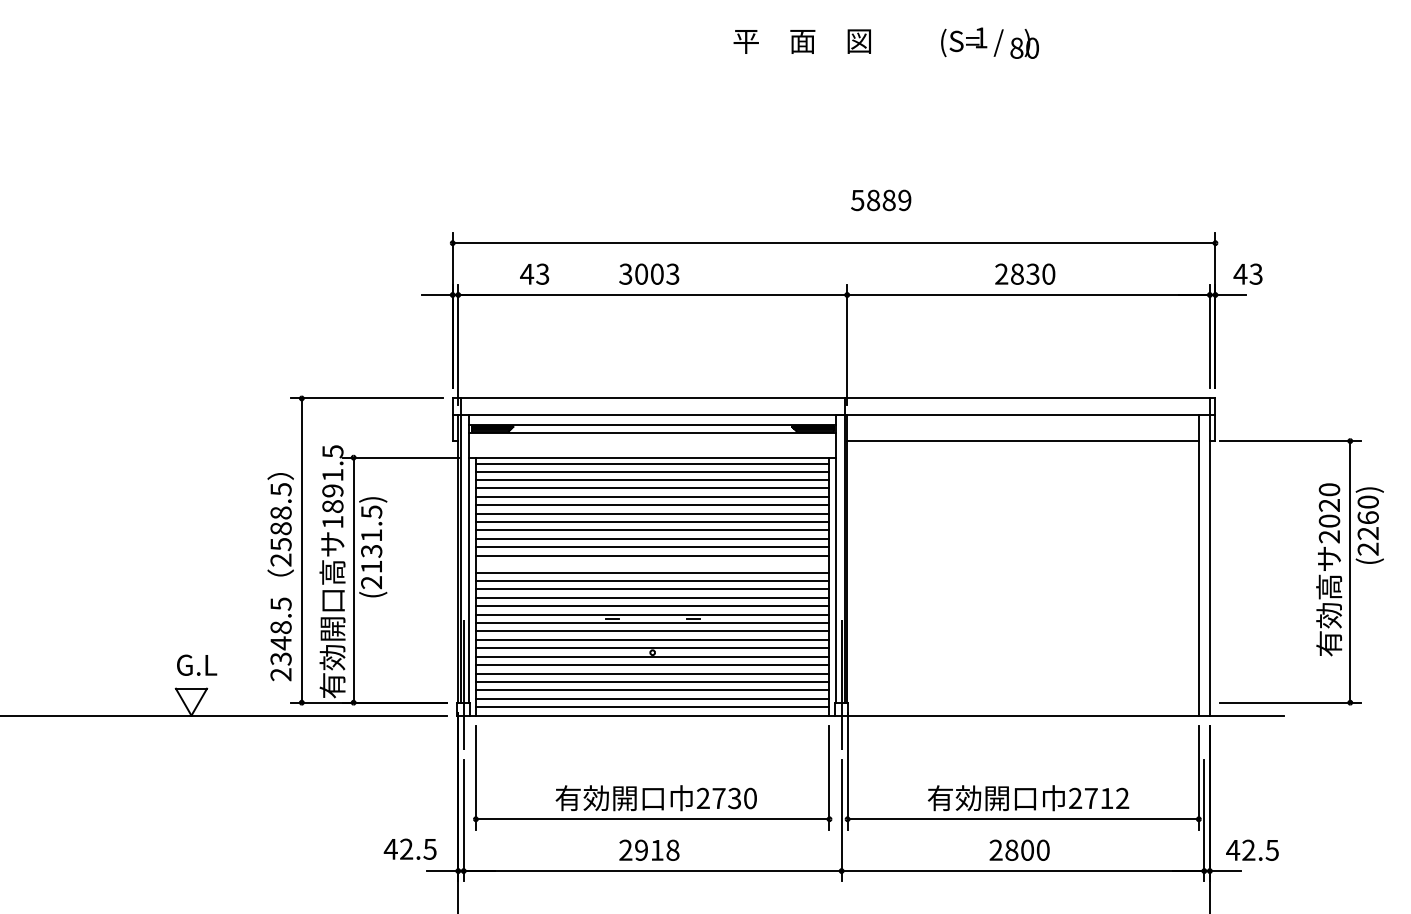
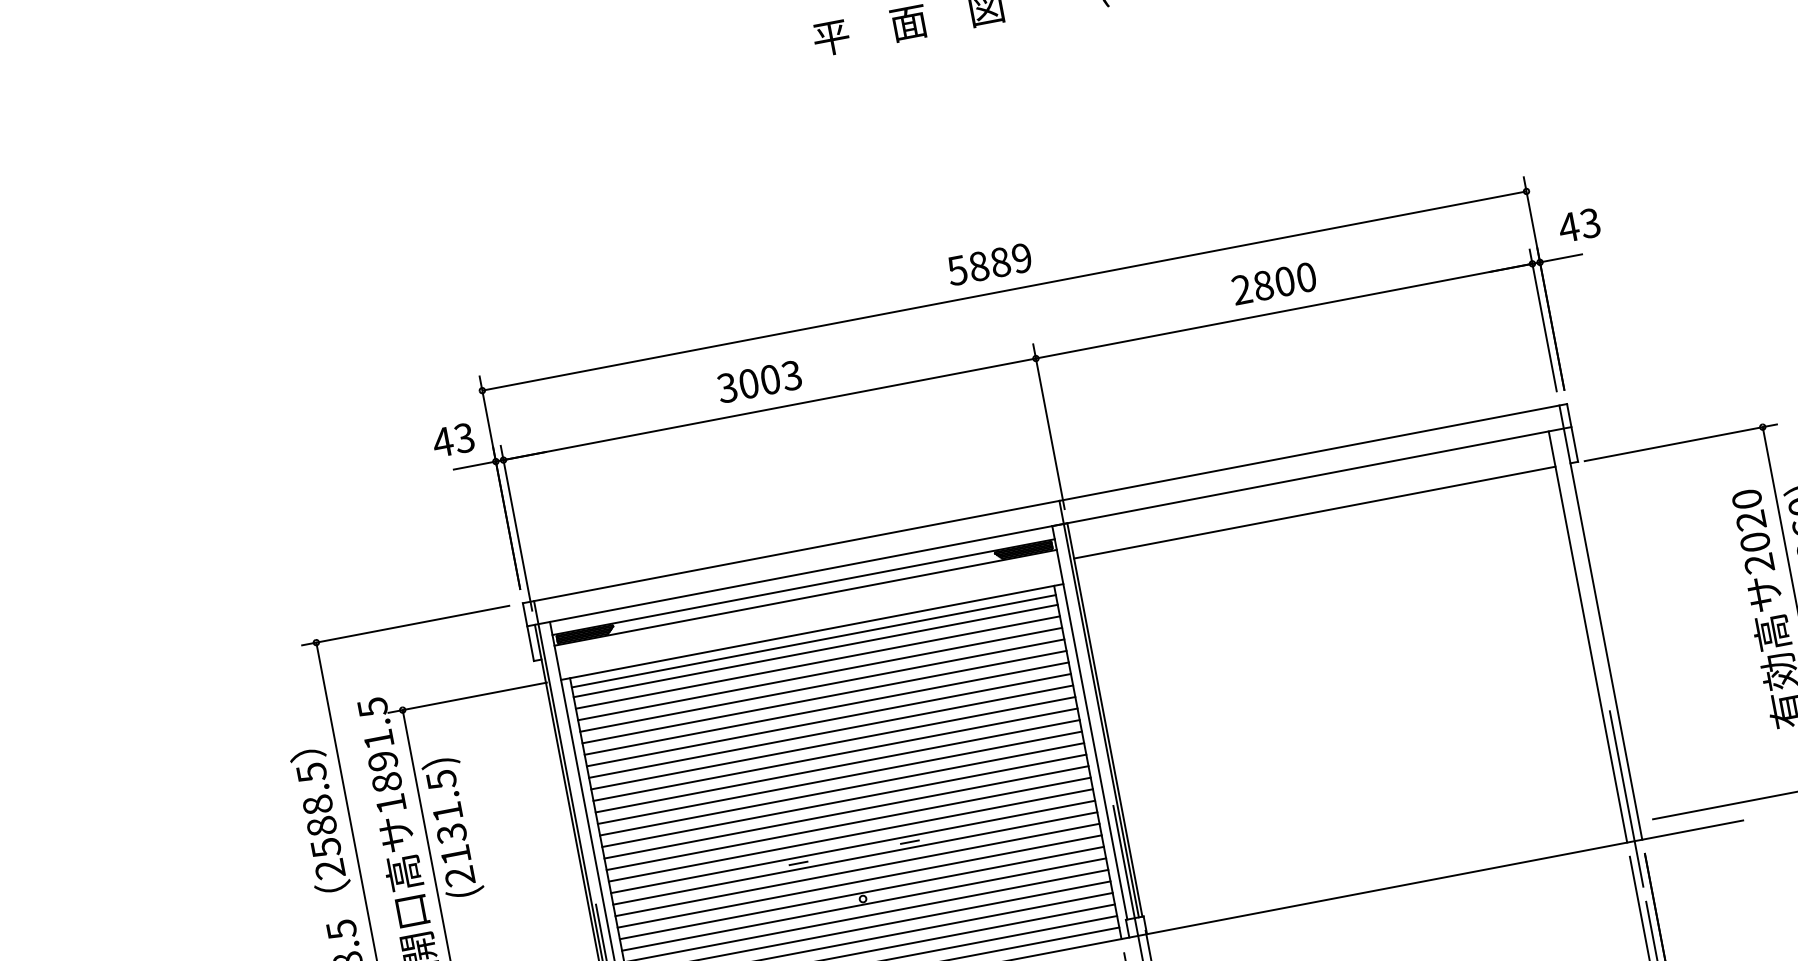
text: (881, 200) -> (990, 264), moved
text: (534, 273) -> (452, 439), moved
text: (1032, 273) -> (1283, 280), 2830 -> 2800
line: (652, 564) -> (839, 778), added
line: (1204, 682) -> (1626, 795), added

